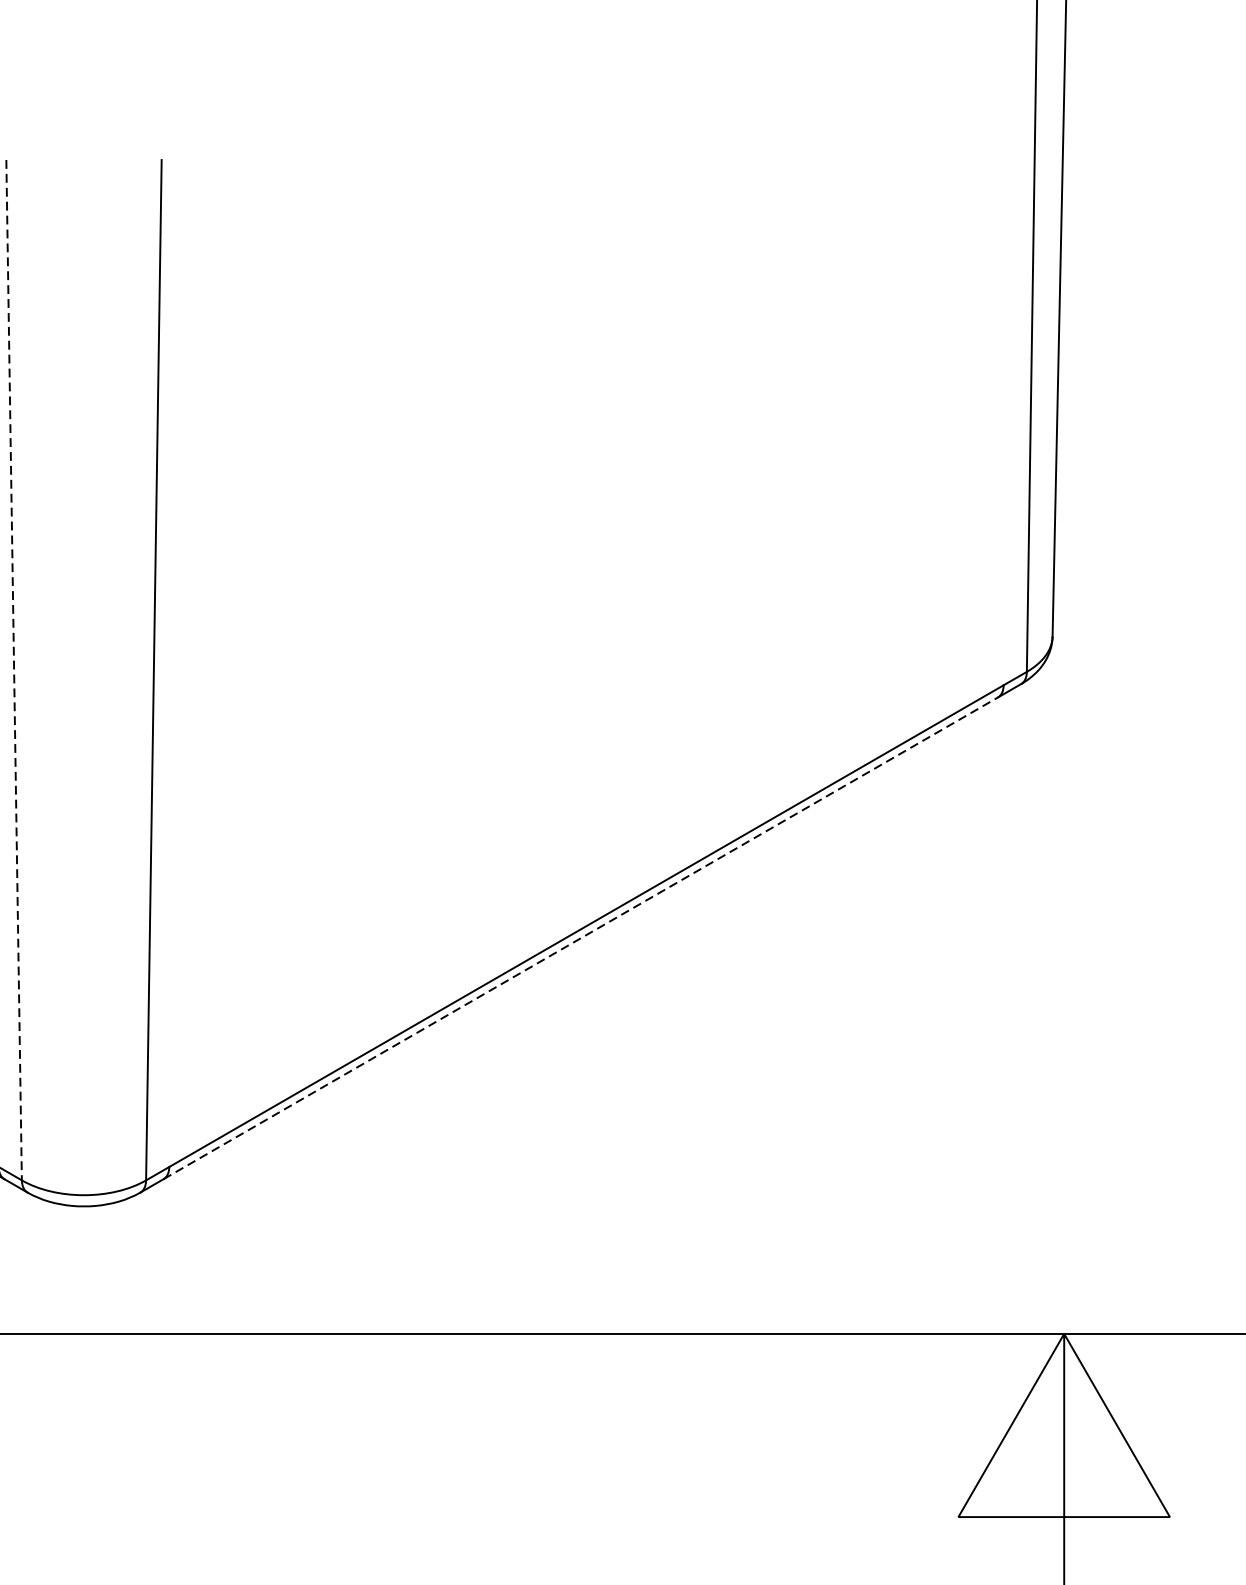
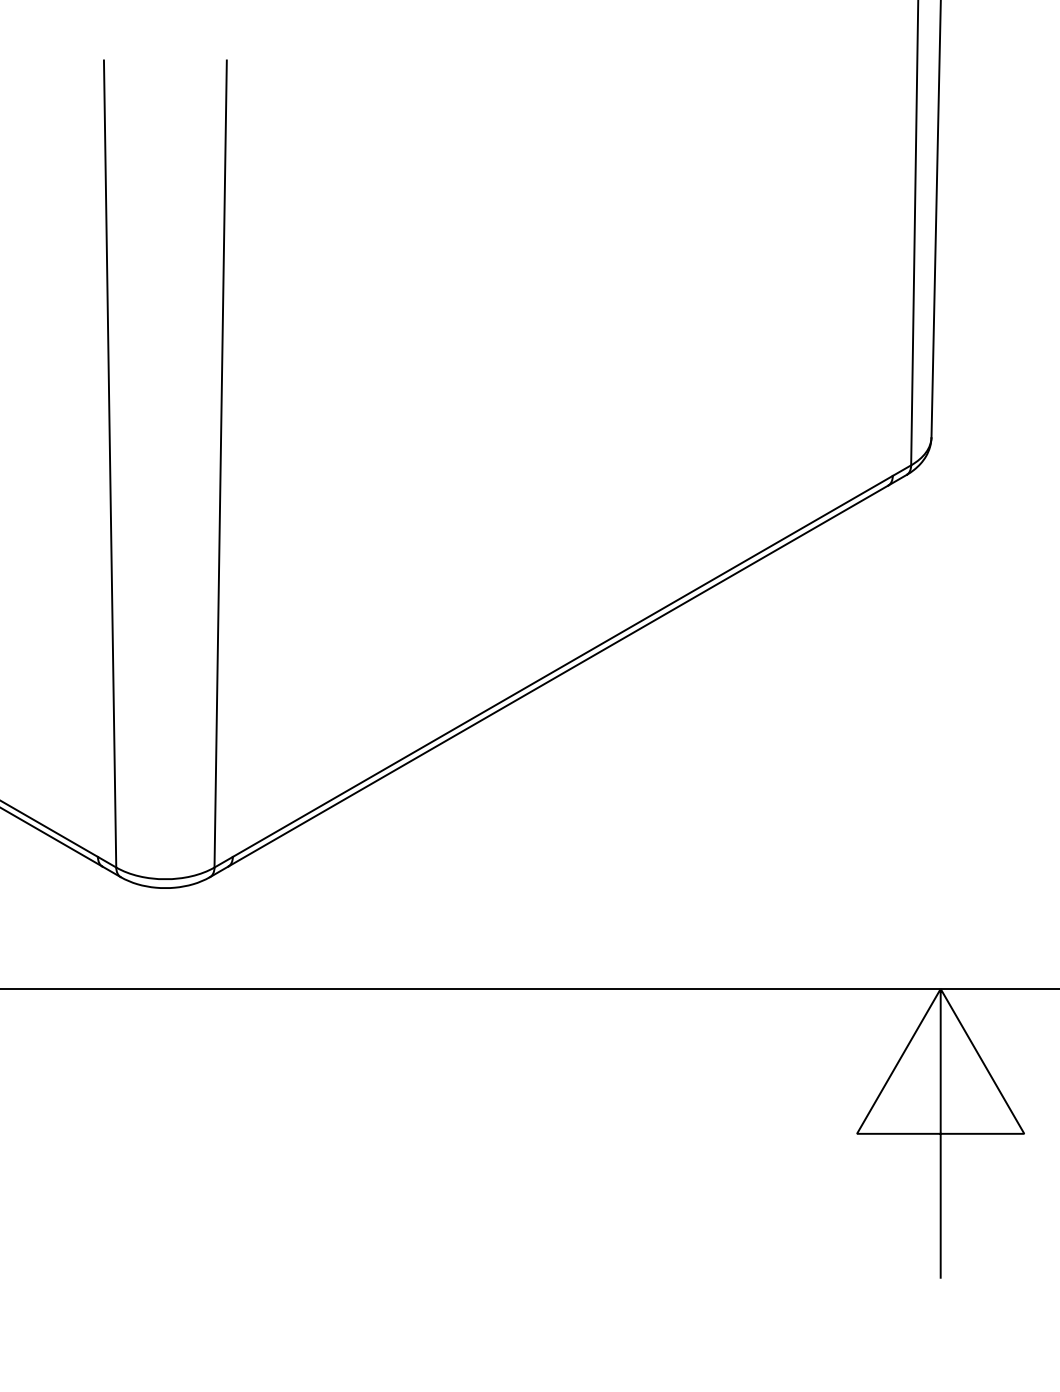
line: (14, 670) -> (110, 464), dashed -> solid
line: (580, 937) -> (558, 675), dashed -> solid

